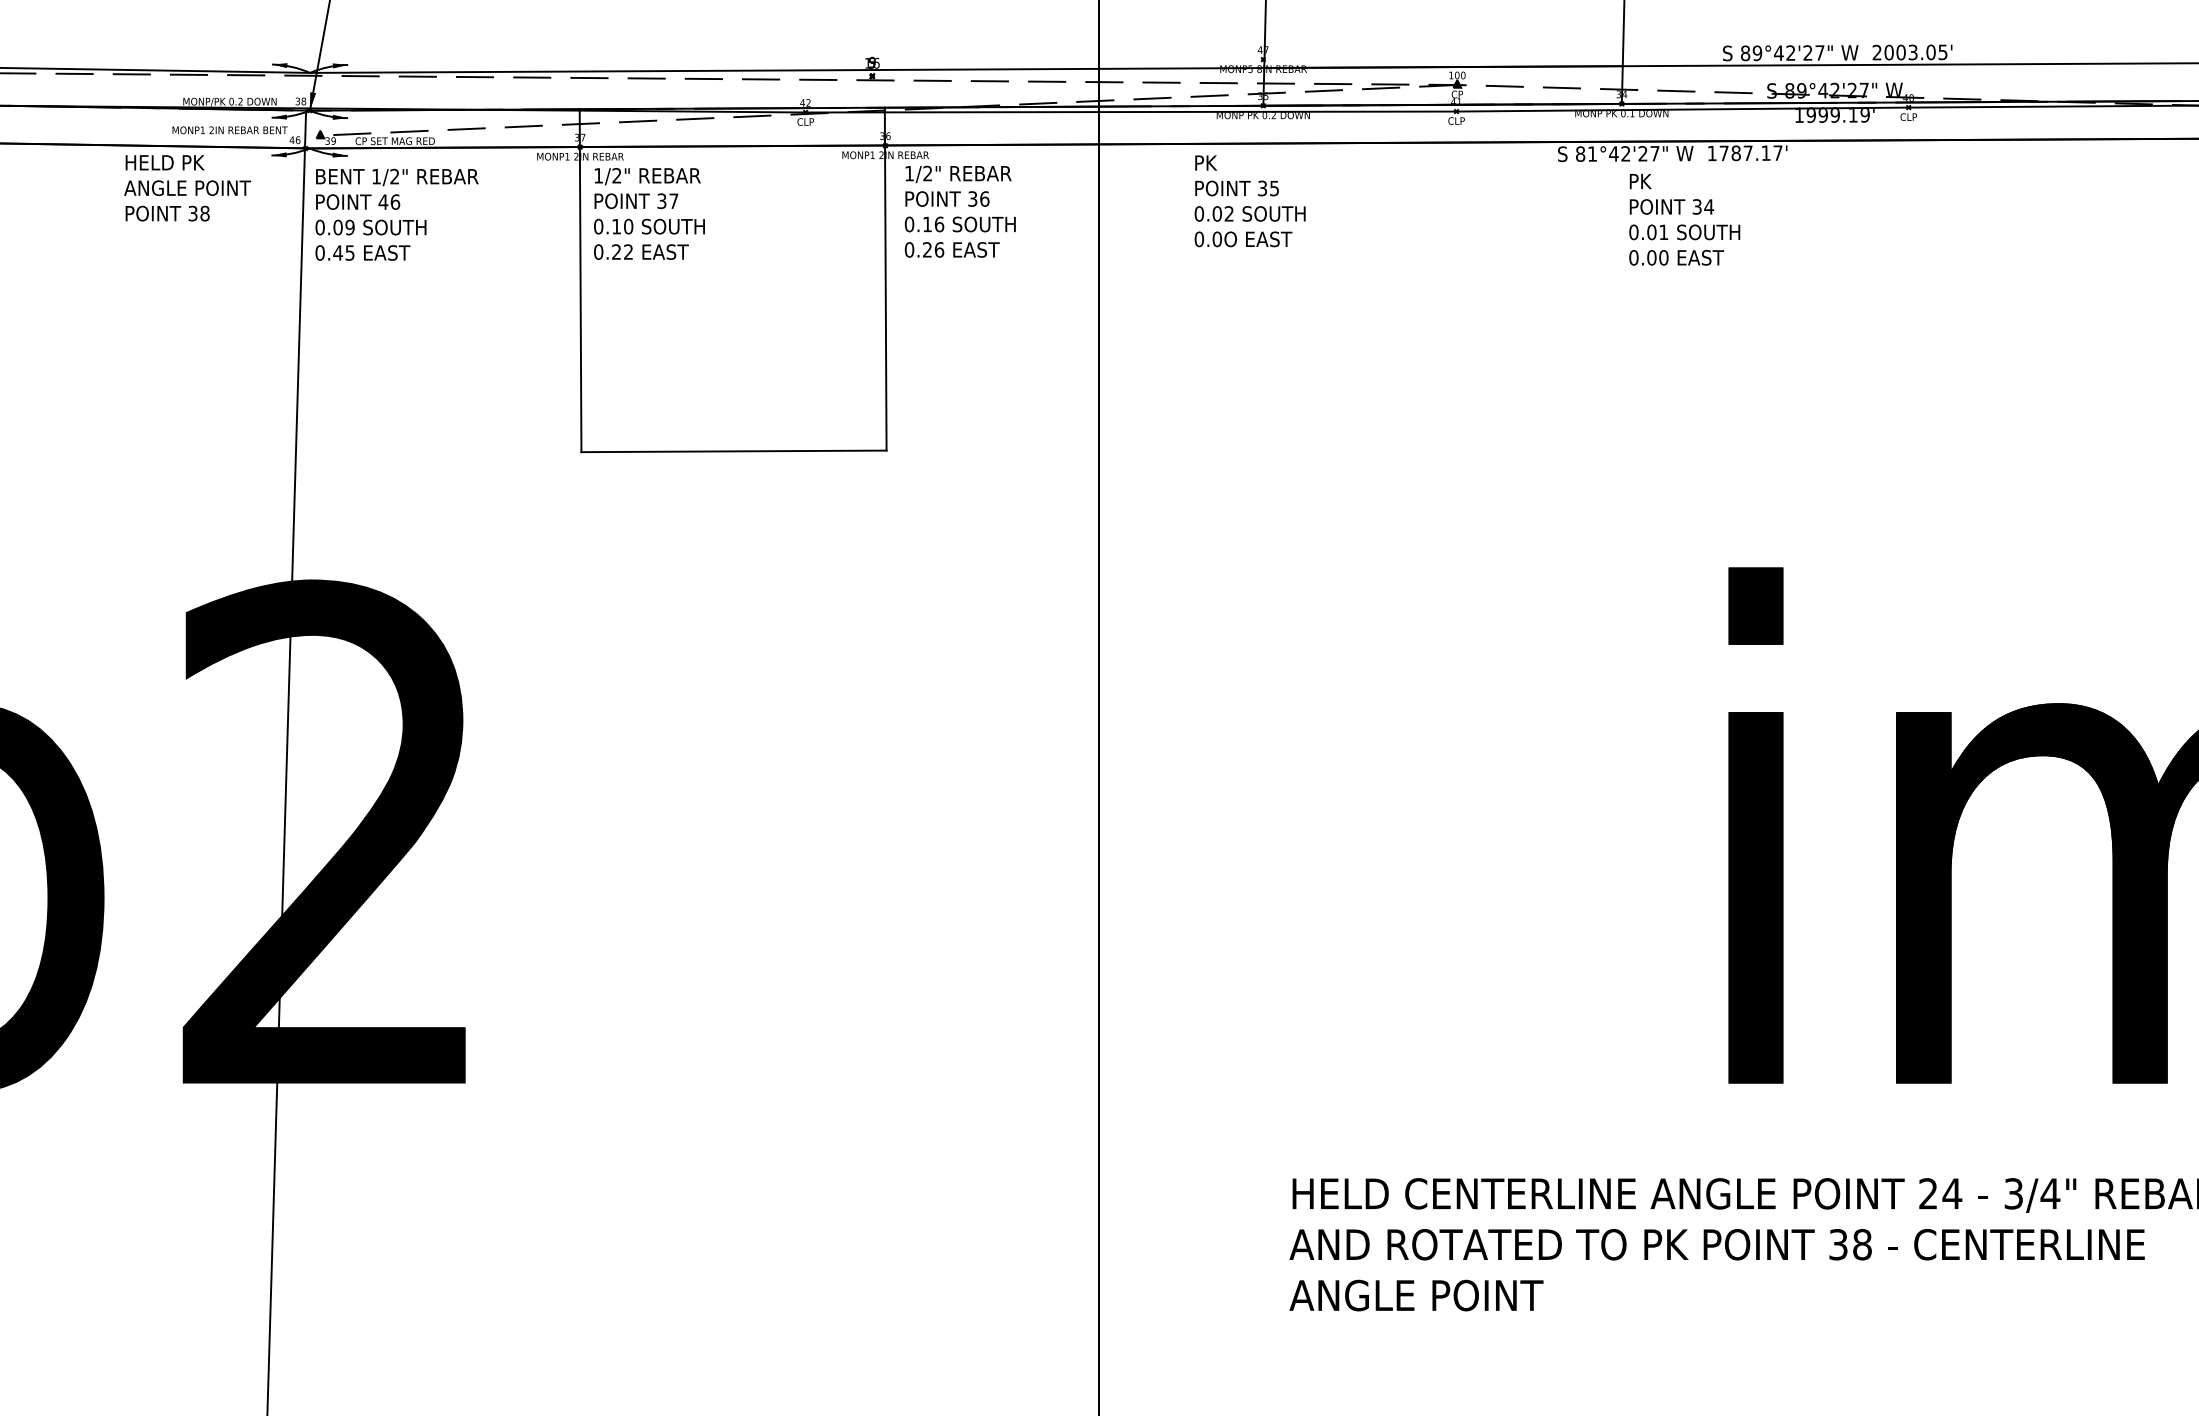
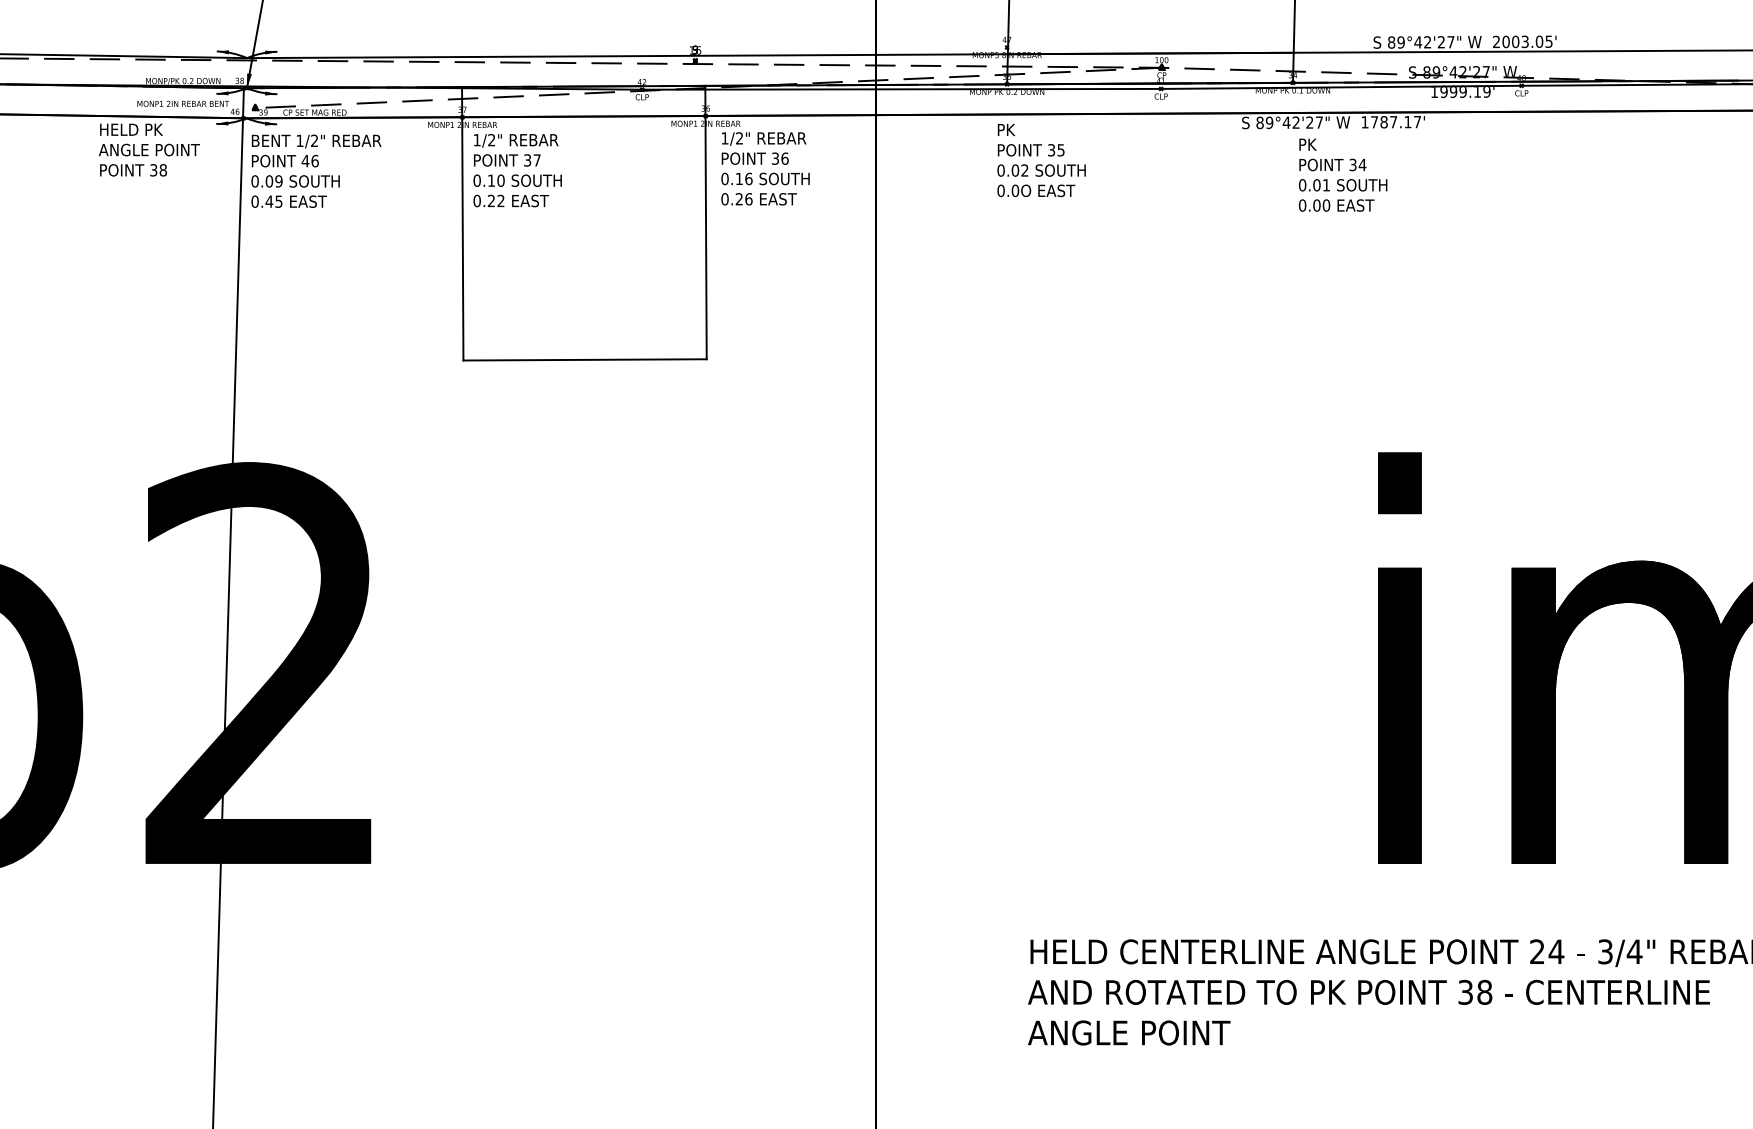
text: (1592, 153) -> (1269, 122), 81°42'27" -> 89°42'27"
text: (1250, 201) -> (1041, 160), moved

